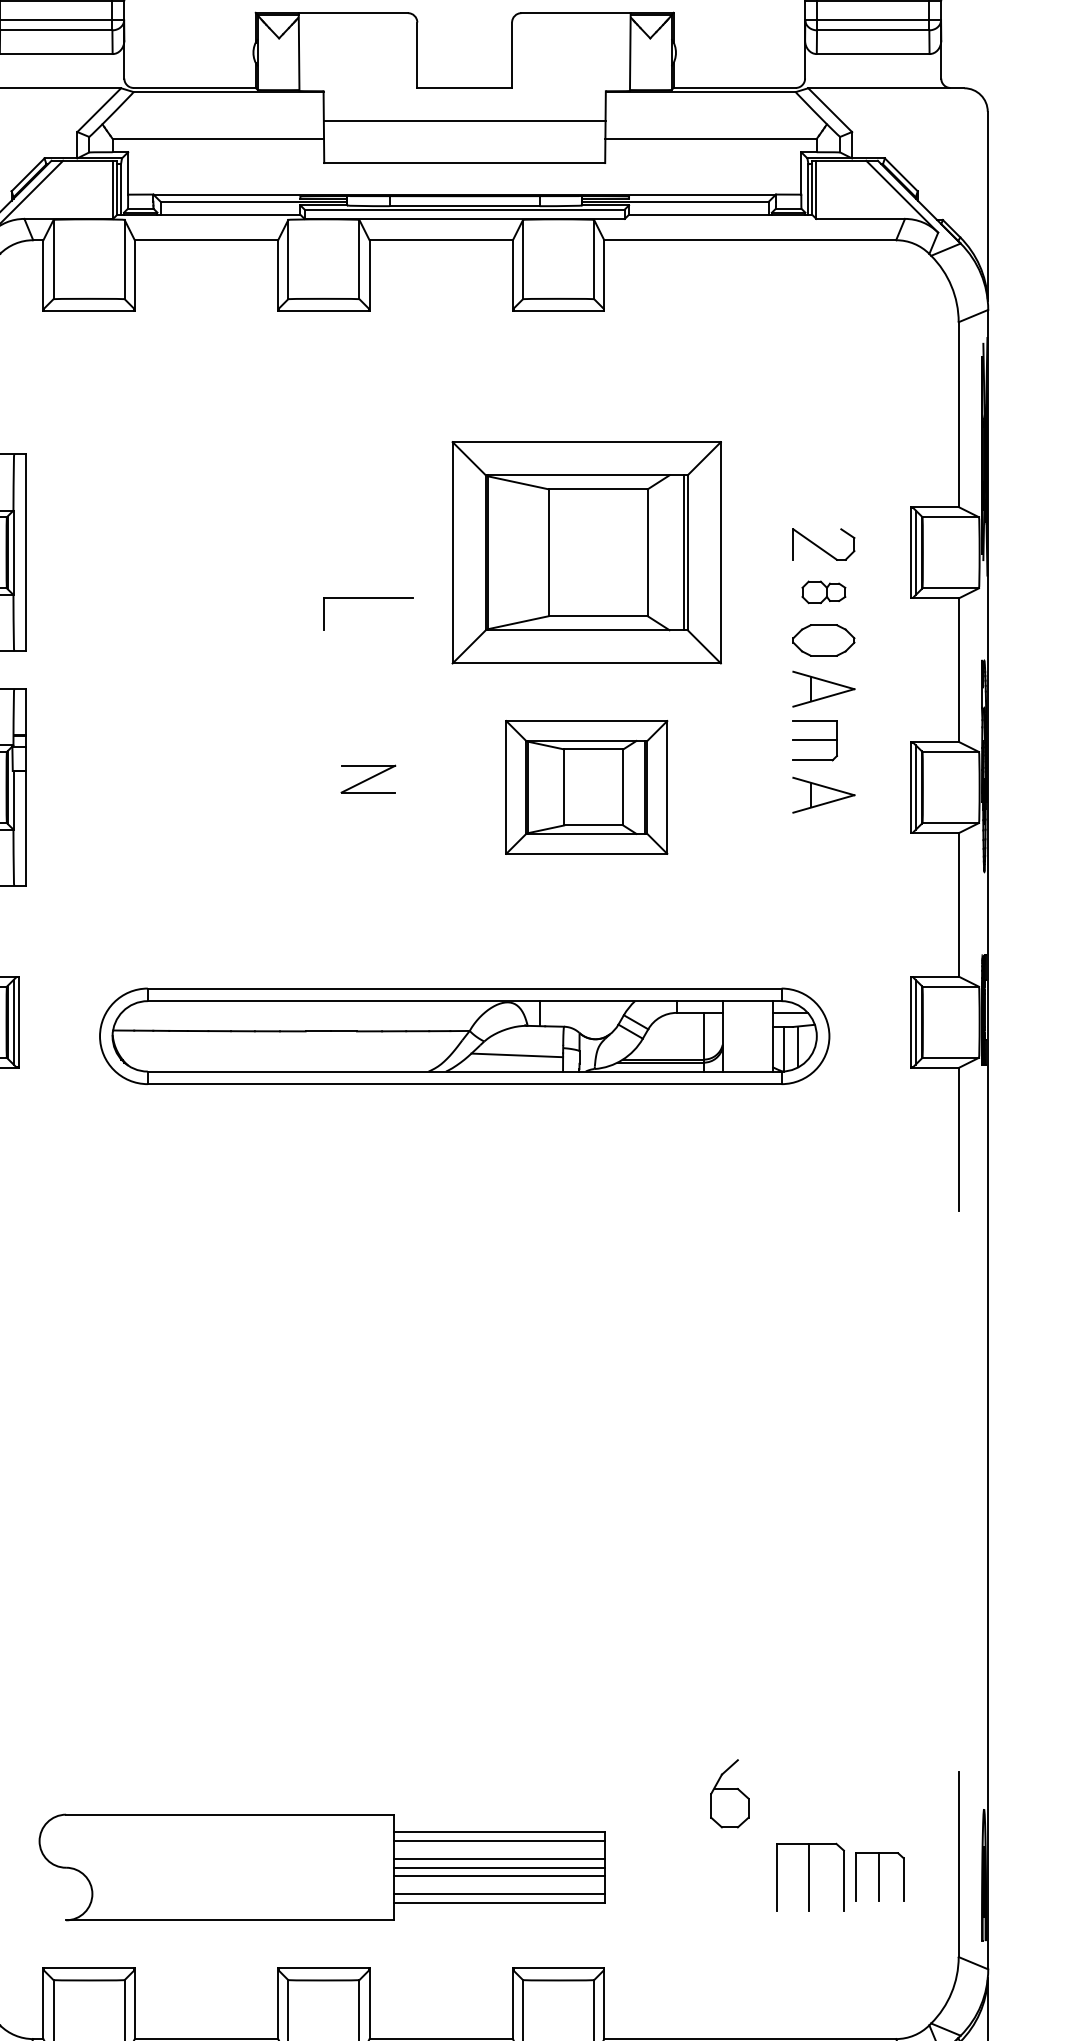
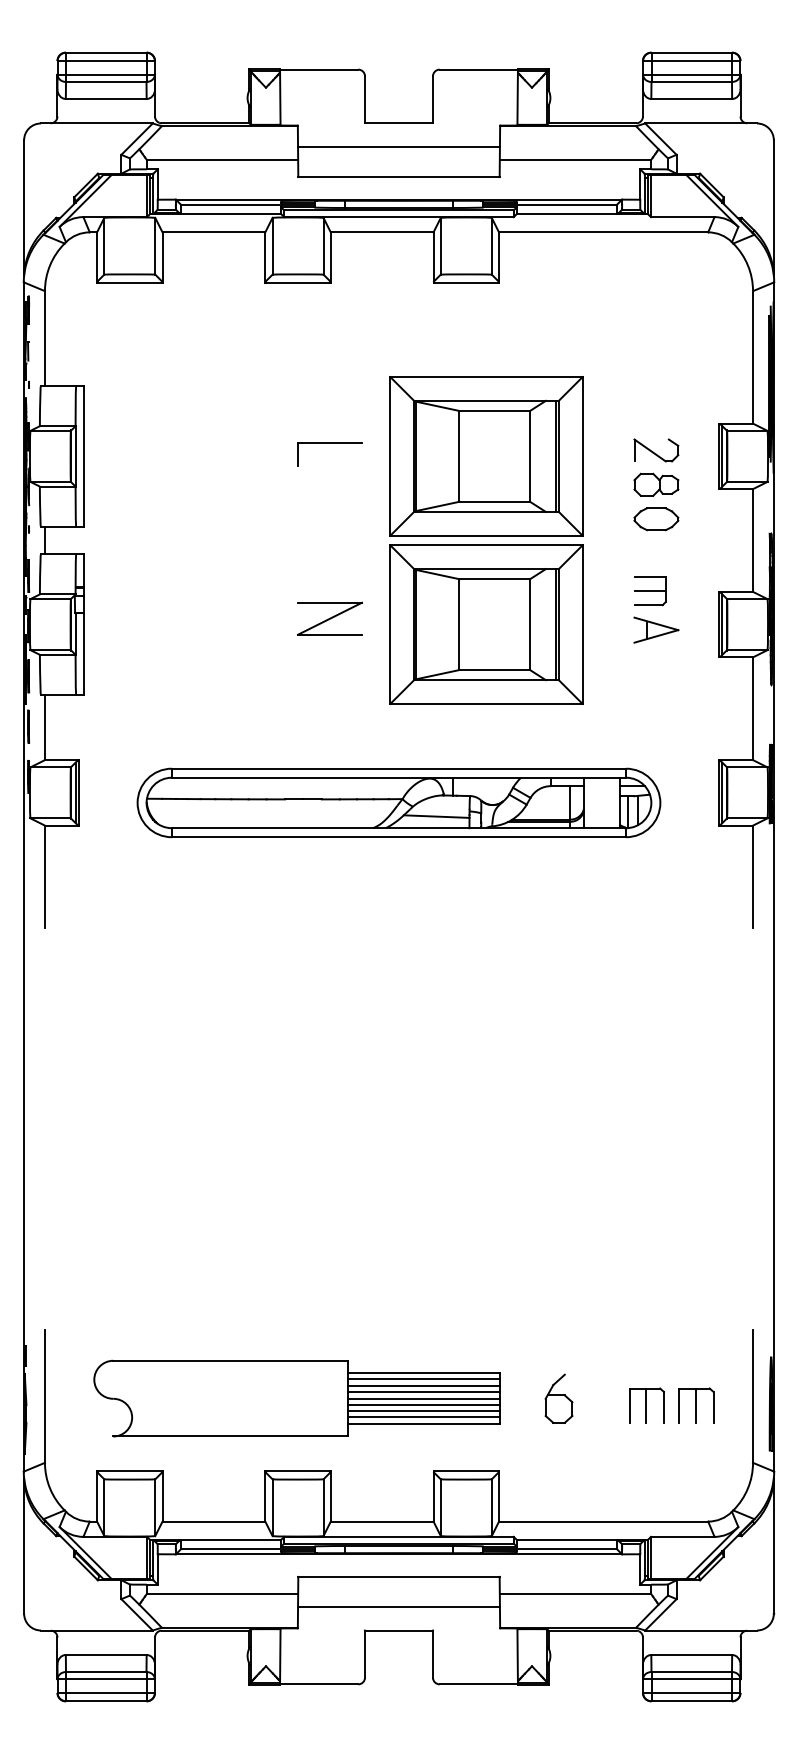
part: (824, 592) -> (656, 484), size x1.43
part: (367, 598) -> (329, 443), moved
part: (824, 688) -> (656, 553), removed
part: (367, 778) -> (329, 618), size x1.67
part: (586, 787) -> (486, 624), size x1.67
part: (729, 1793) -> (558, 1398), moved
line: (498, 1849) -> (423, 1385), added
part: (810, 1877) -> (646, 1405), size x0.71
line: (498, 1885) -> (423, 1411), added

